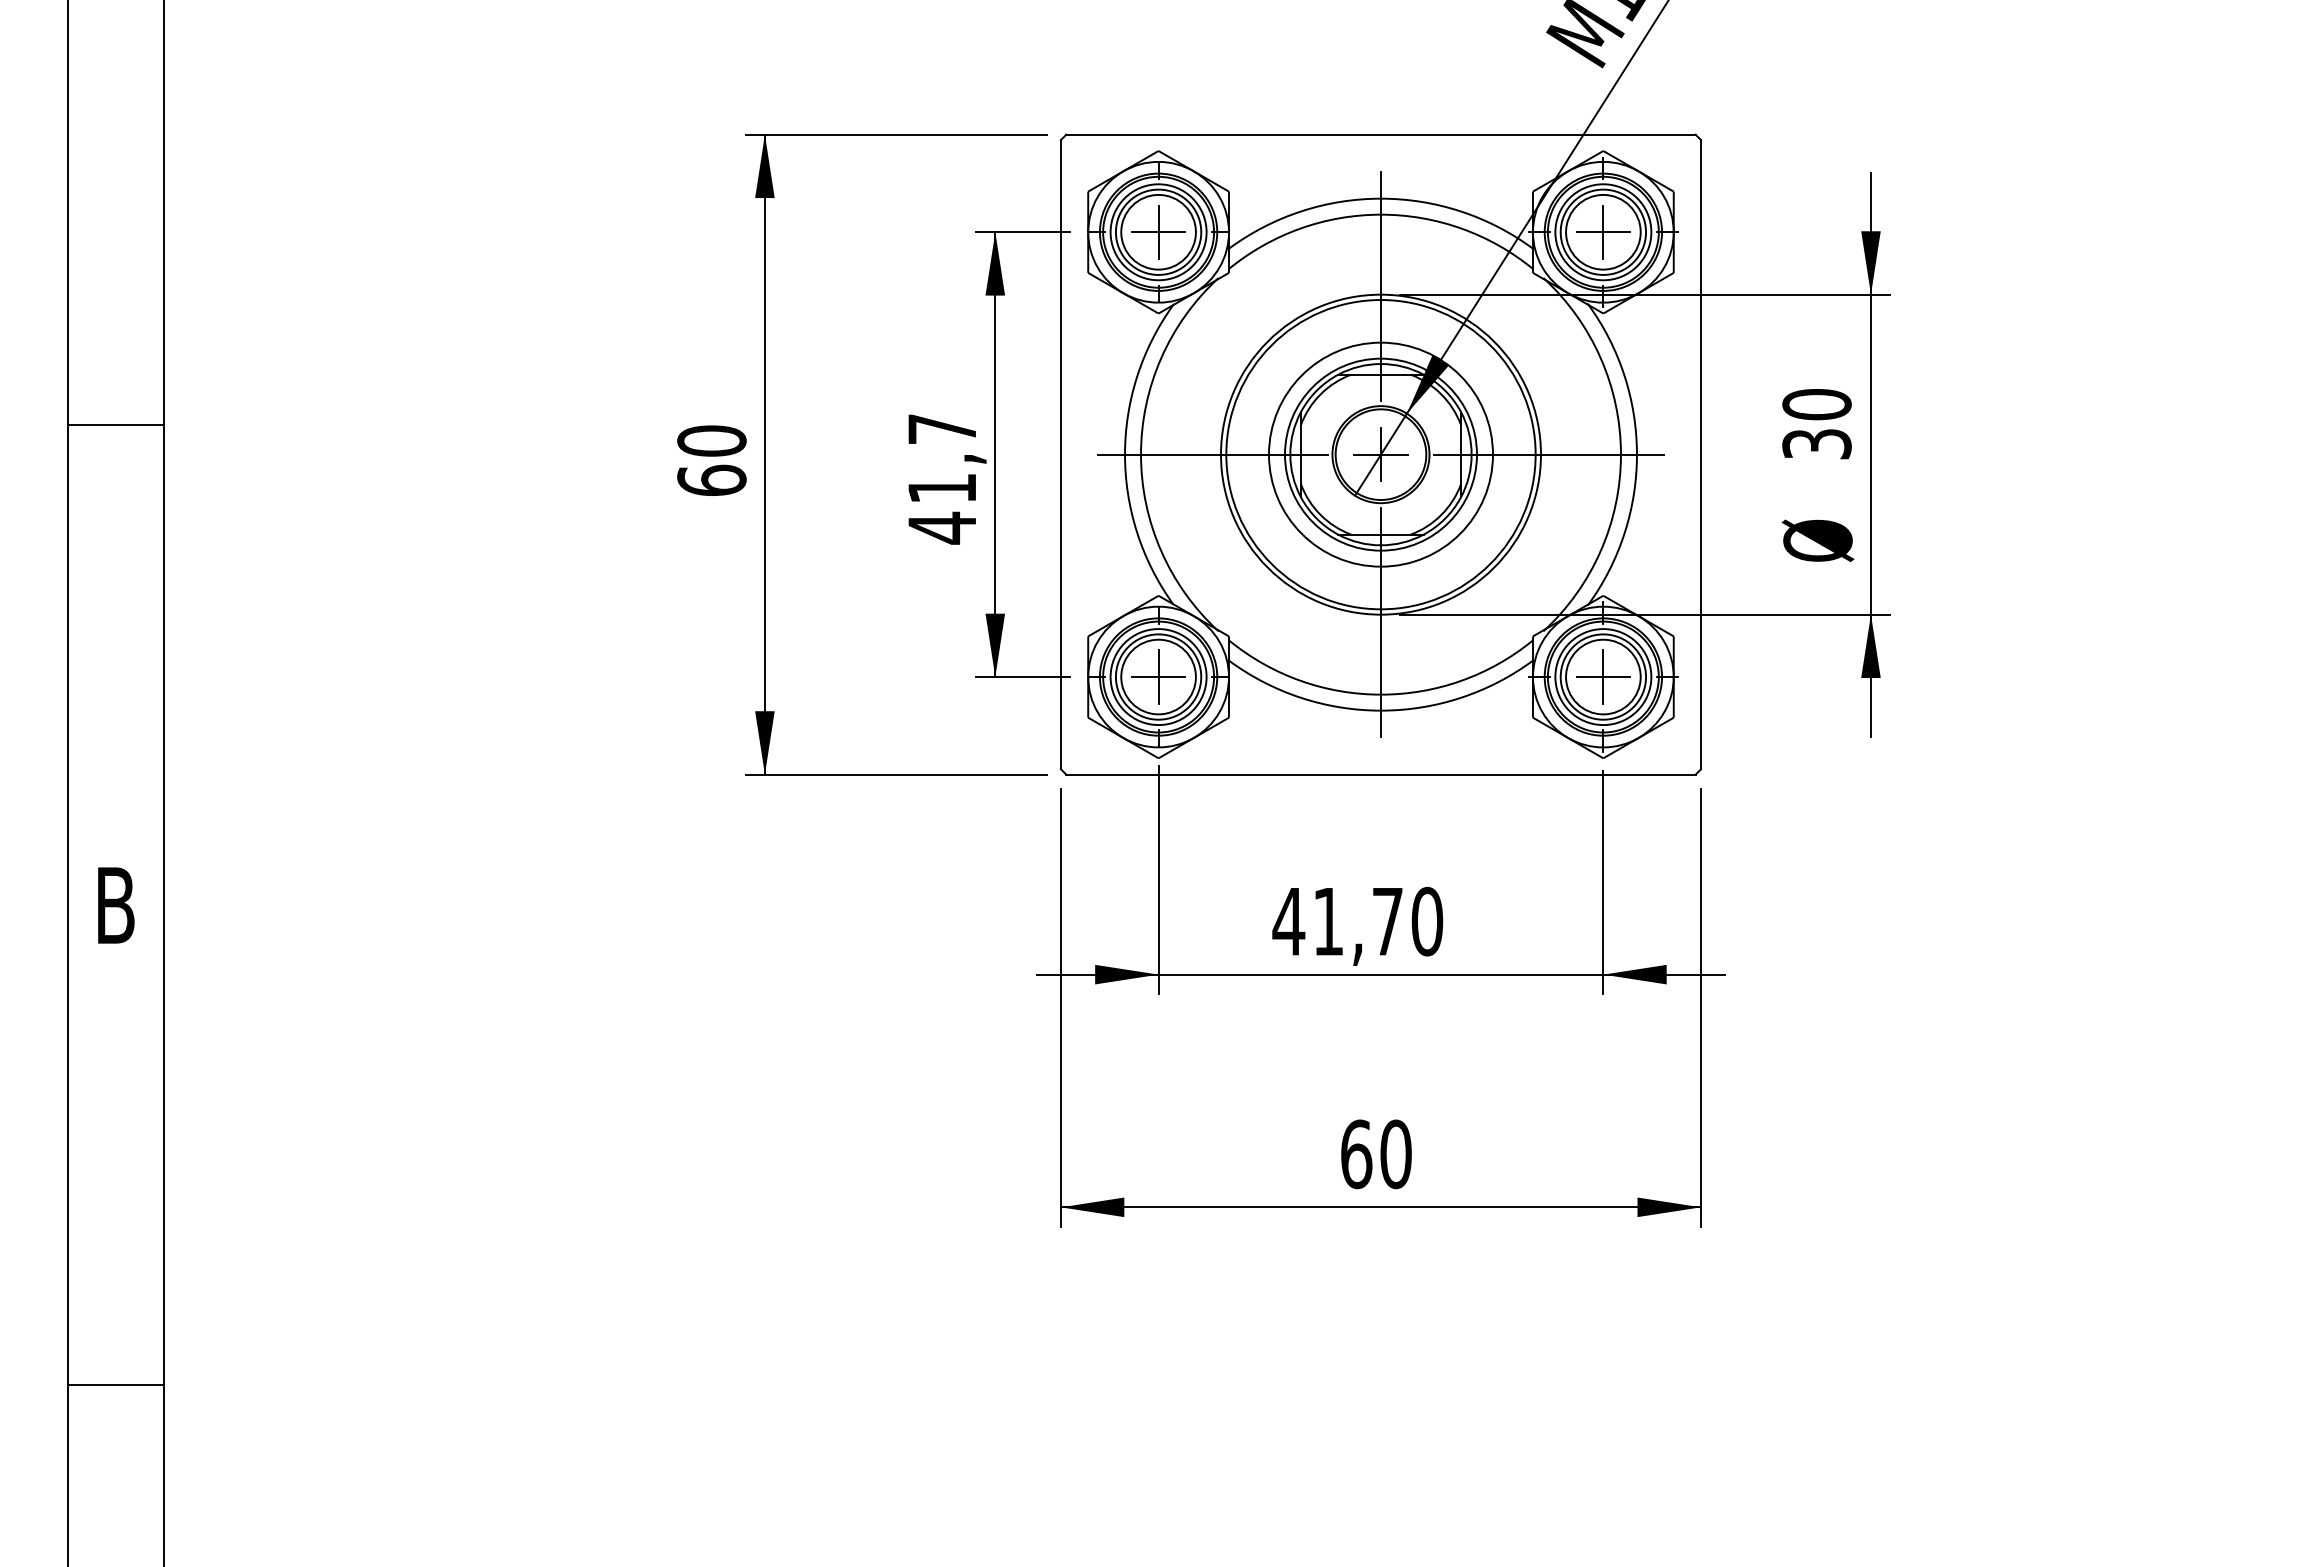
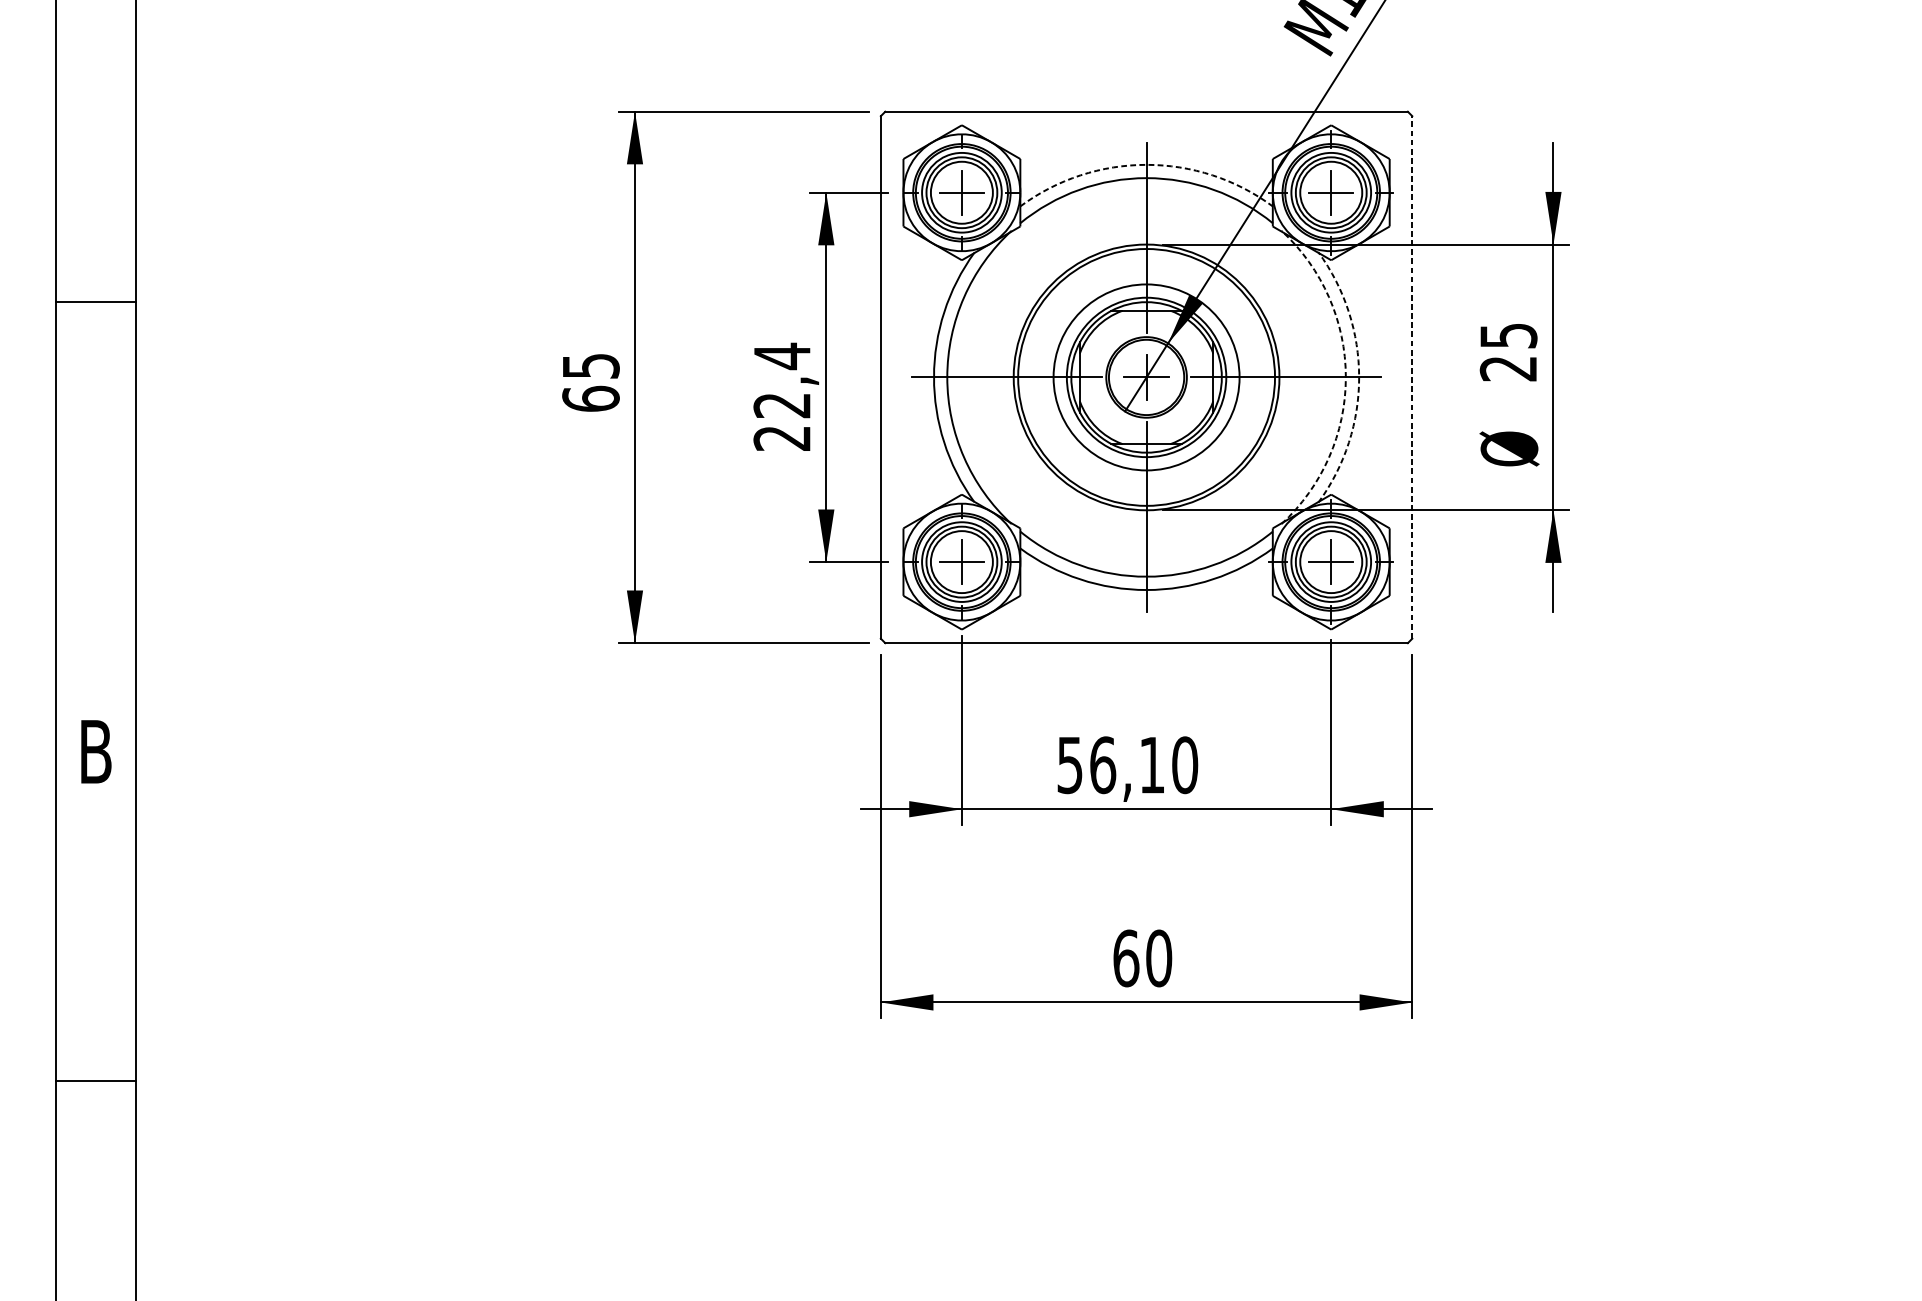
arc: (1380, 198) -> (1146, 164), solid -> dashed
text: (1816, 424) -> (1508, 352), 30 -> 25
line: (116, 425) -> (96, 302), moved
text: (711, 440) -> (590, 365), 60 -> 65
arc: (1620, 454) -> (1345, 377), solid -> dashed
arc: (1636, 454) -> (1358, 377), solid -> dashed
line: (1700, 454) -> (1411, 377), solid -> dashed
text: (941, 478) -> (781, 397), 41,7 -> 22,4
text: (1337, 921) -> (1110, 765), 41,70 -> 56,10
line: (116, 1385) -> (96, 1081), moved

